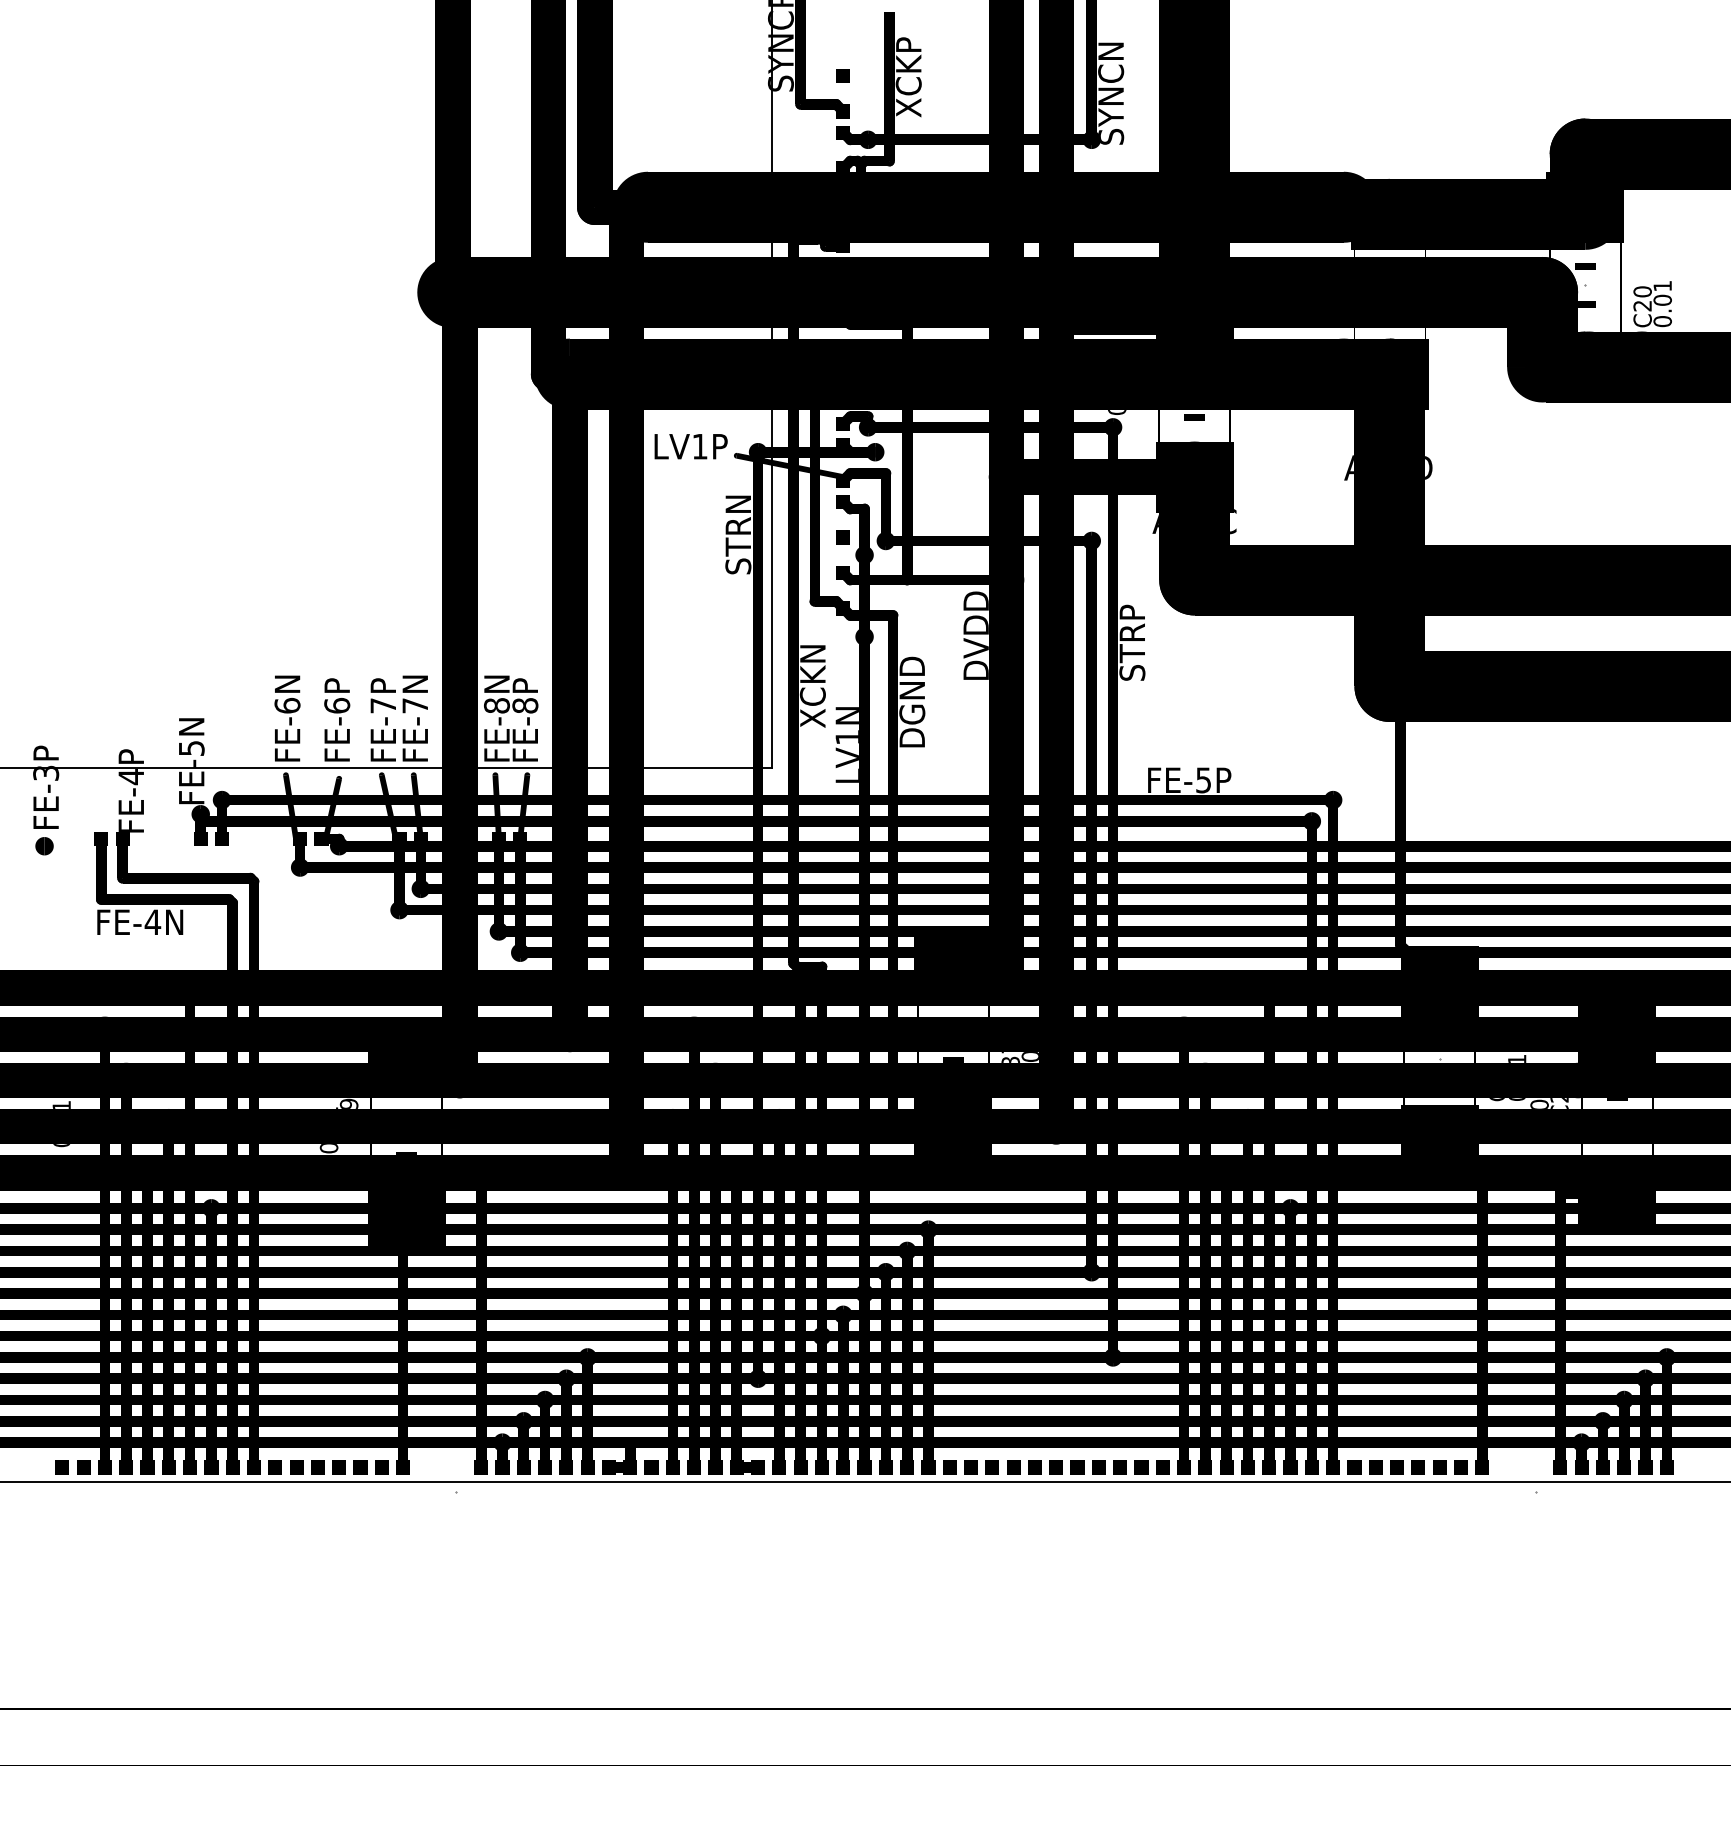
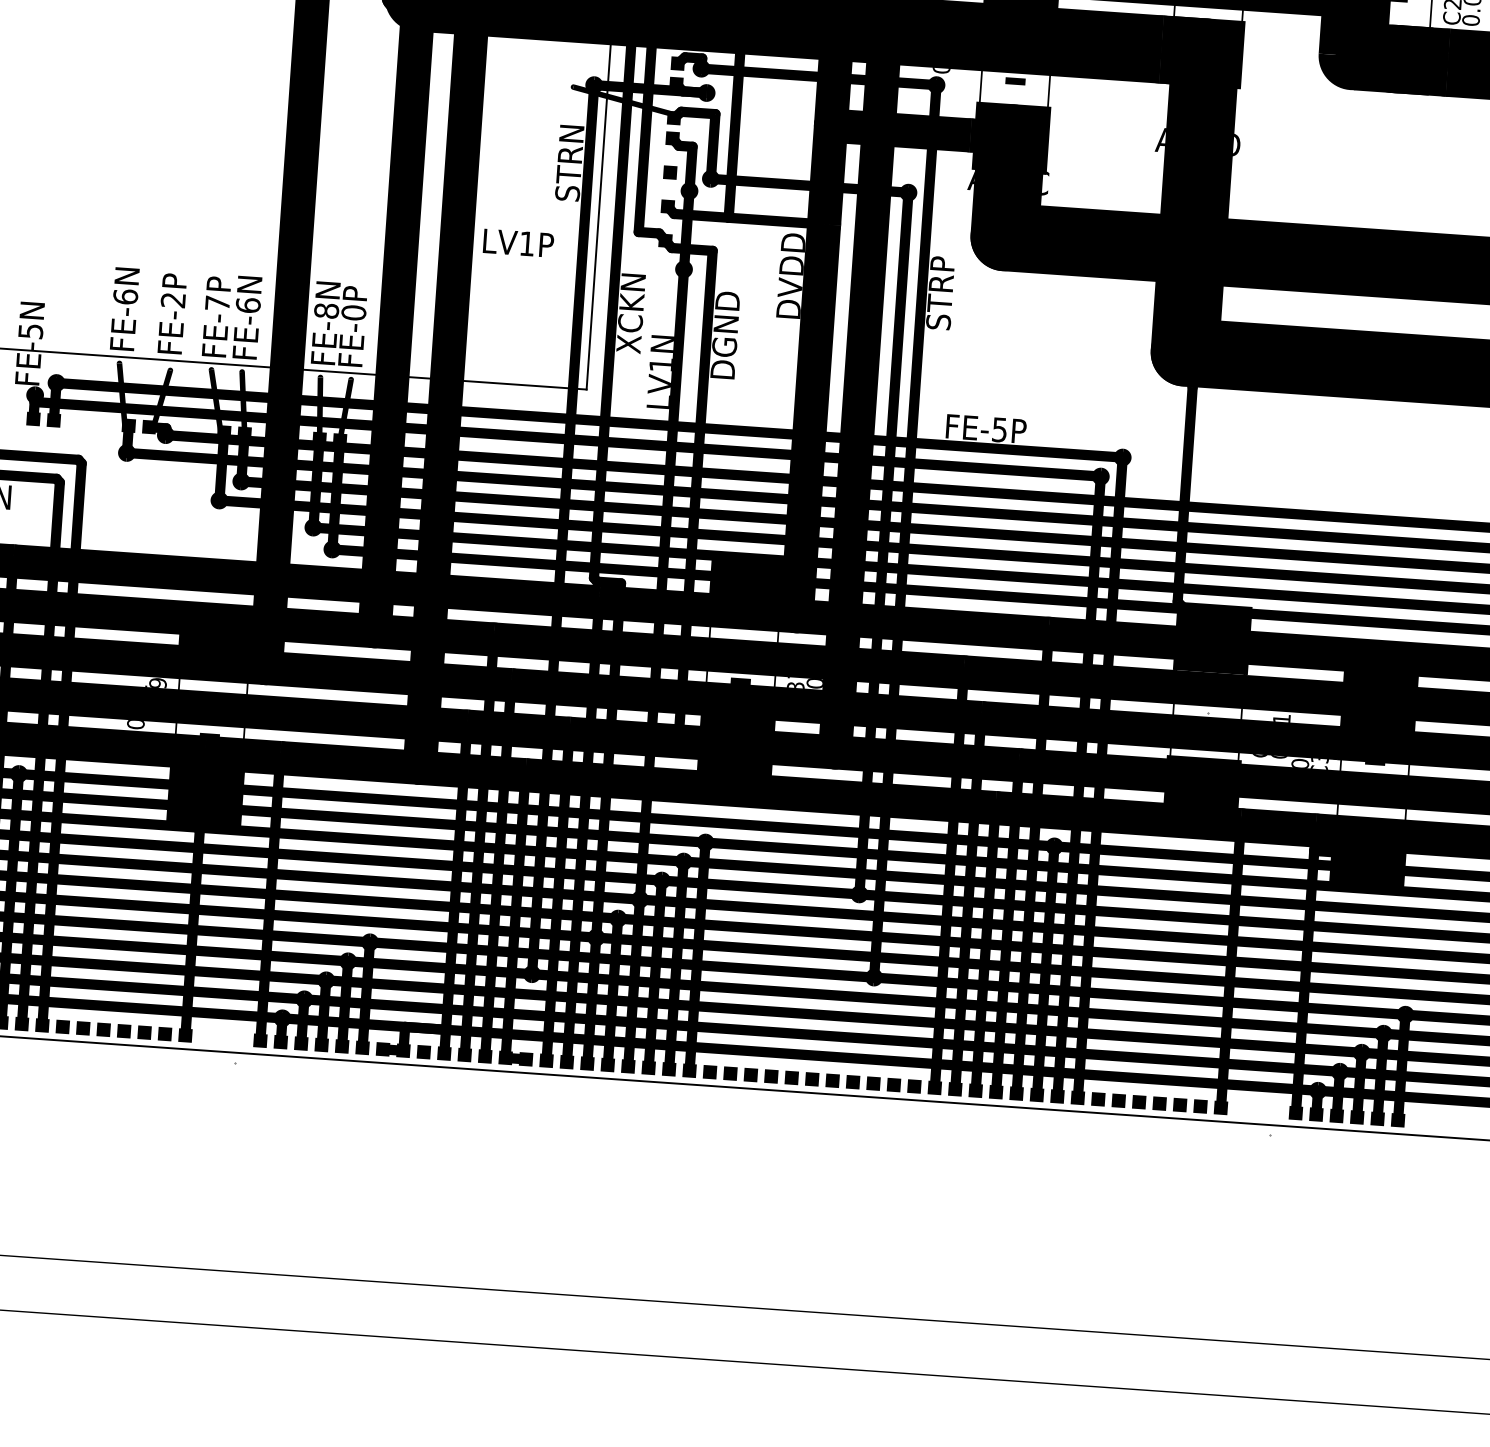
text: (690, 446) -> (518, 243), moved
text: (337, 705) -> (173, 299), FE-6P -> FE-2P
text: (415, 705) -> (248, 305), FE-7N -> FE-6N
text: (525, 705) -> (354, 312), FE-8P -> FE-0P
text: (1559, 1100) -> (1319, 761), C21 -> C31

